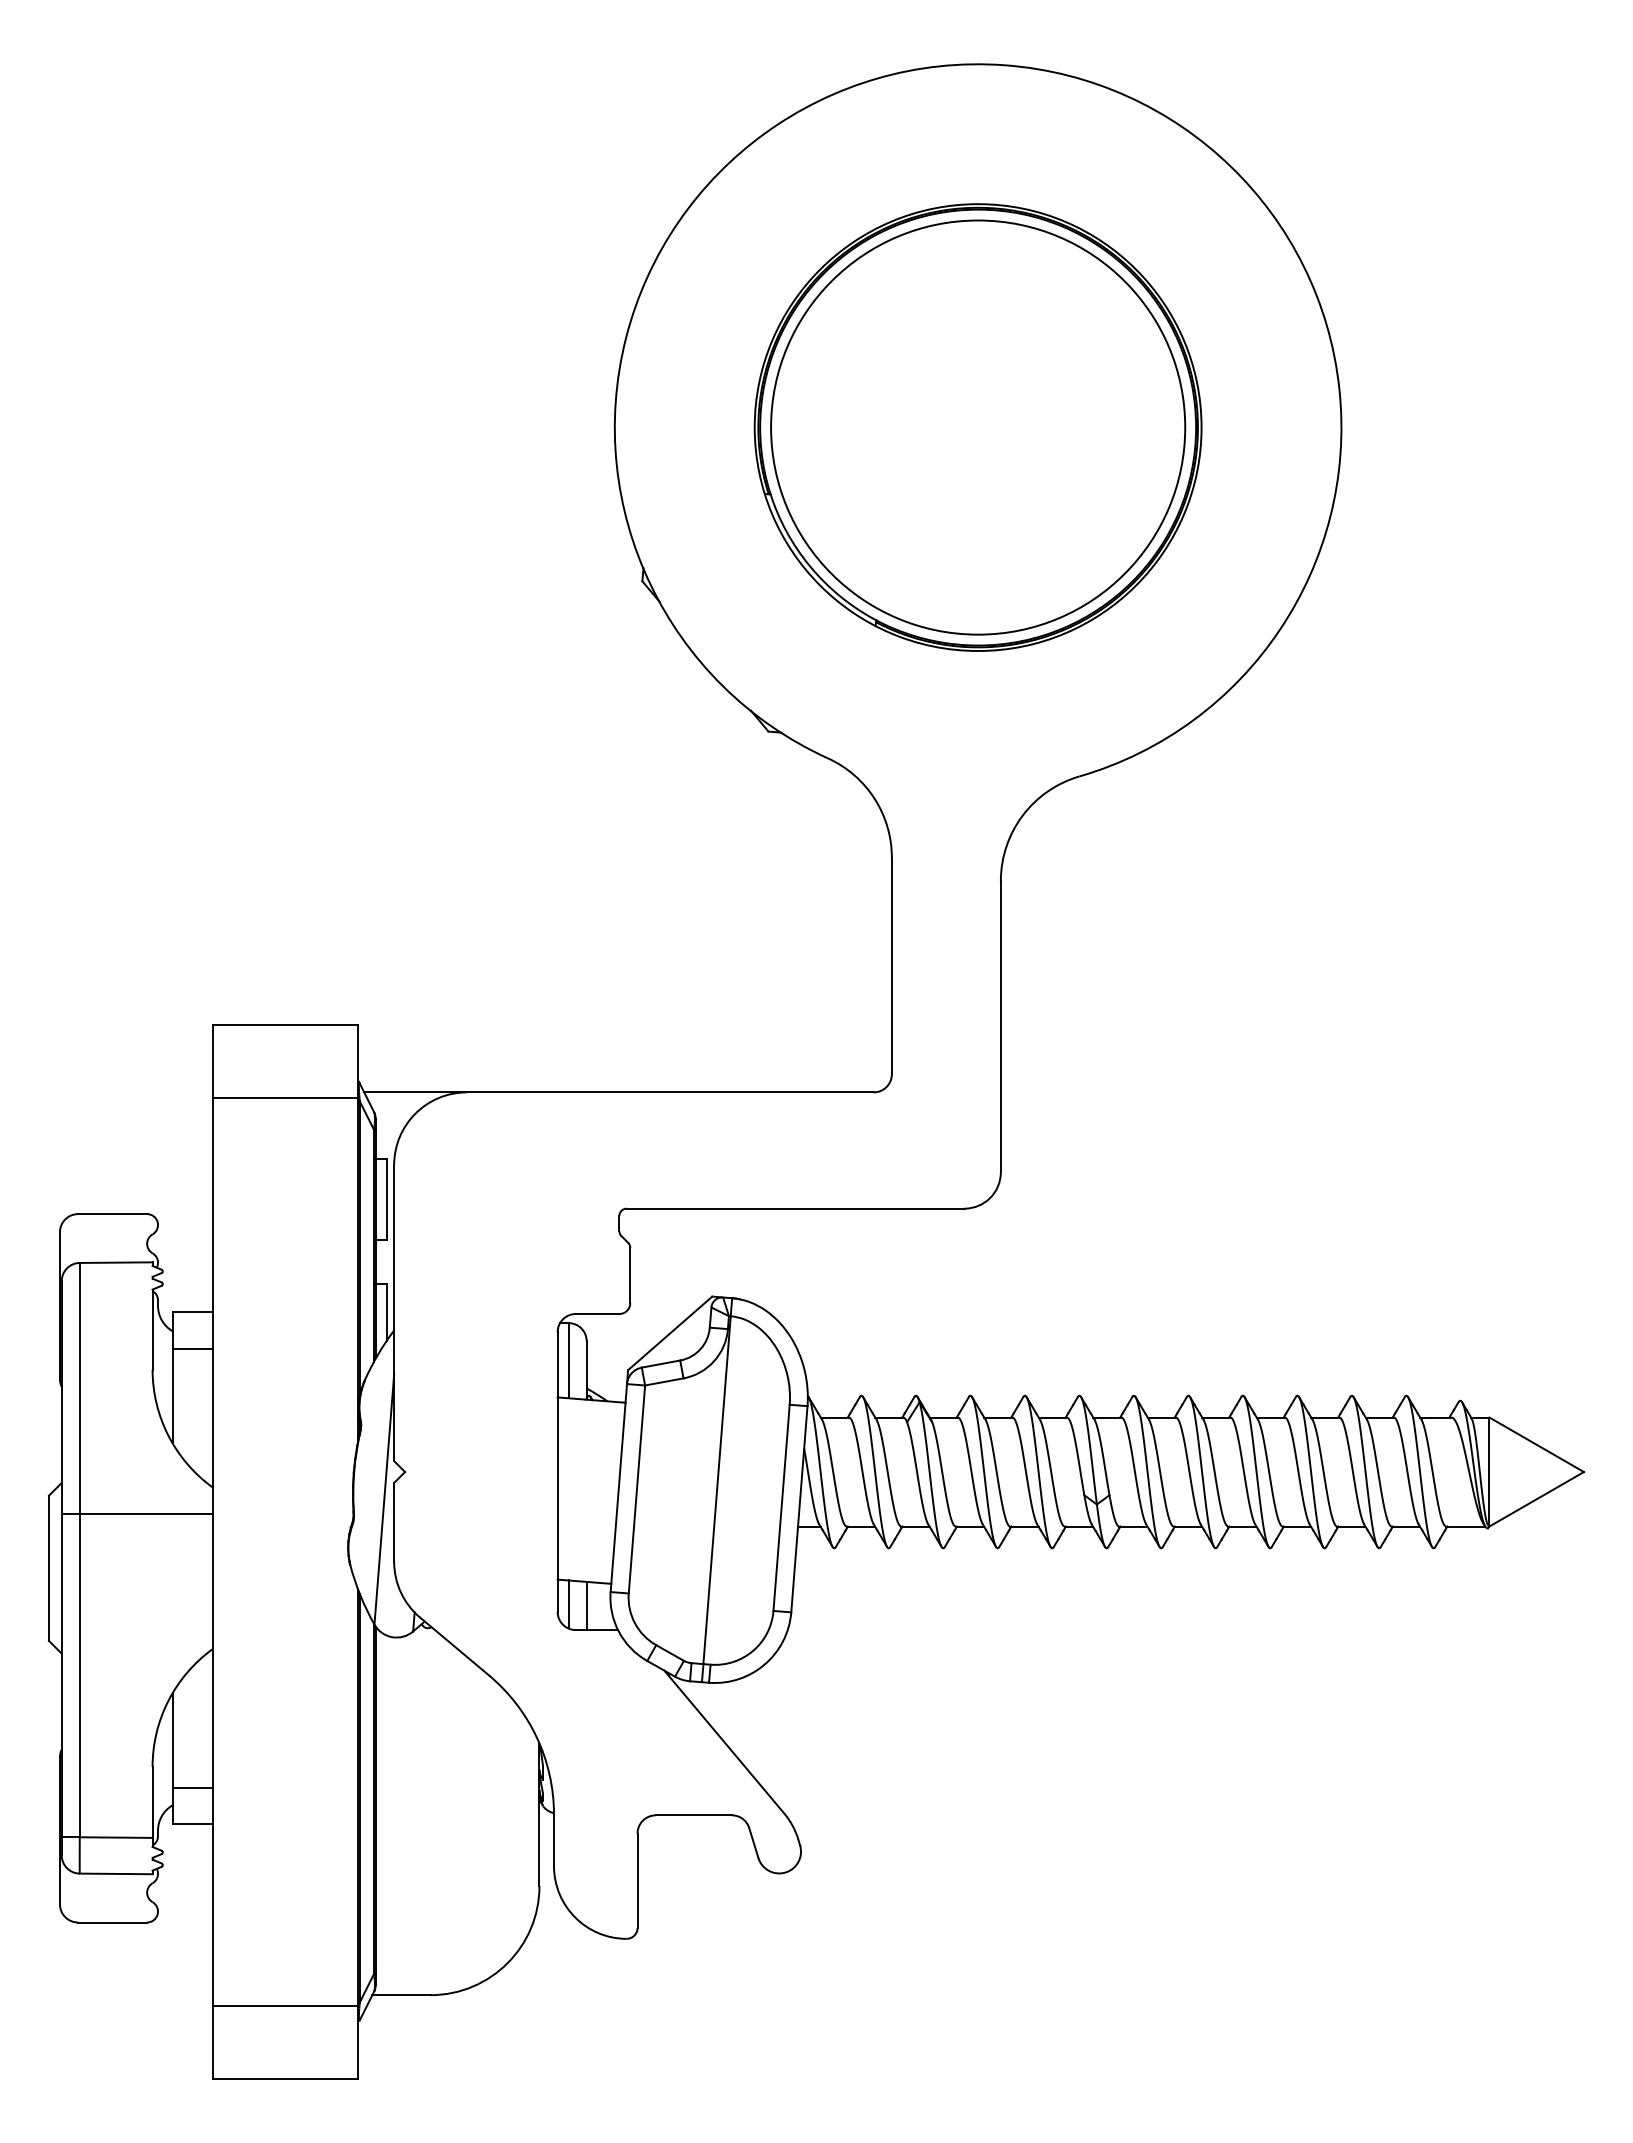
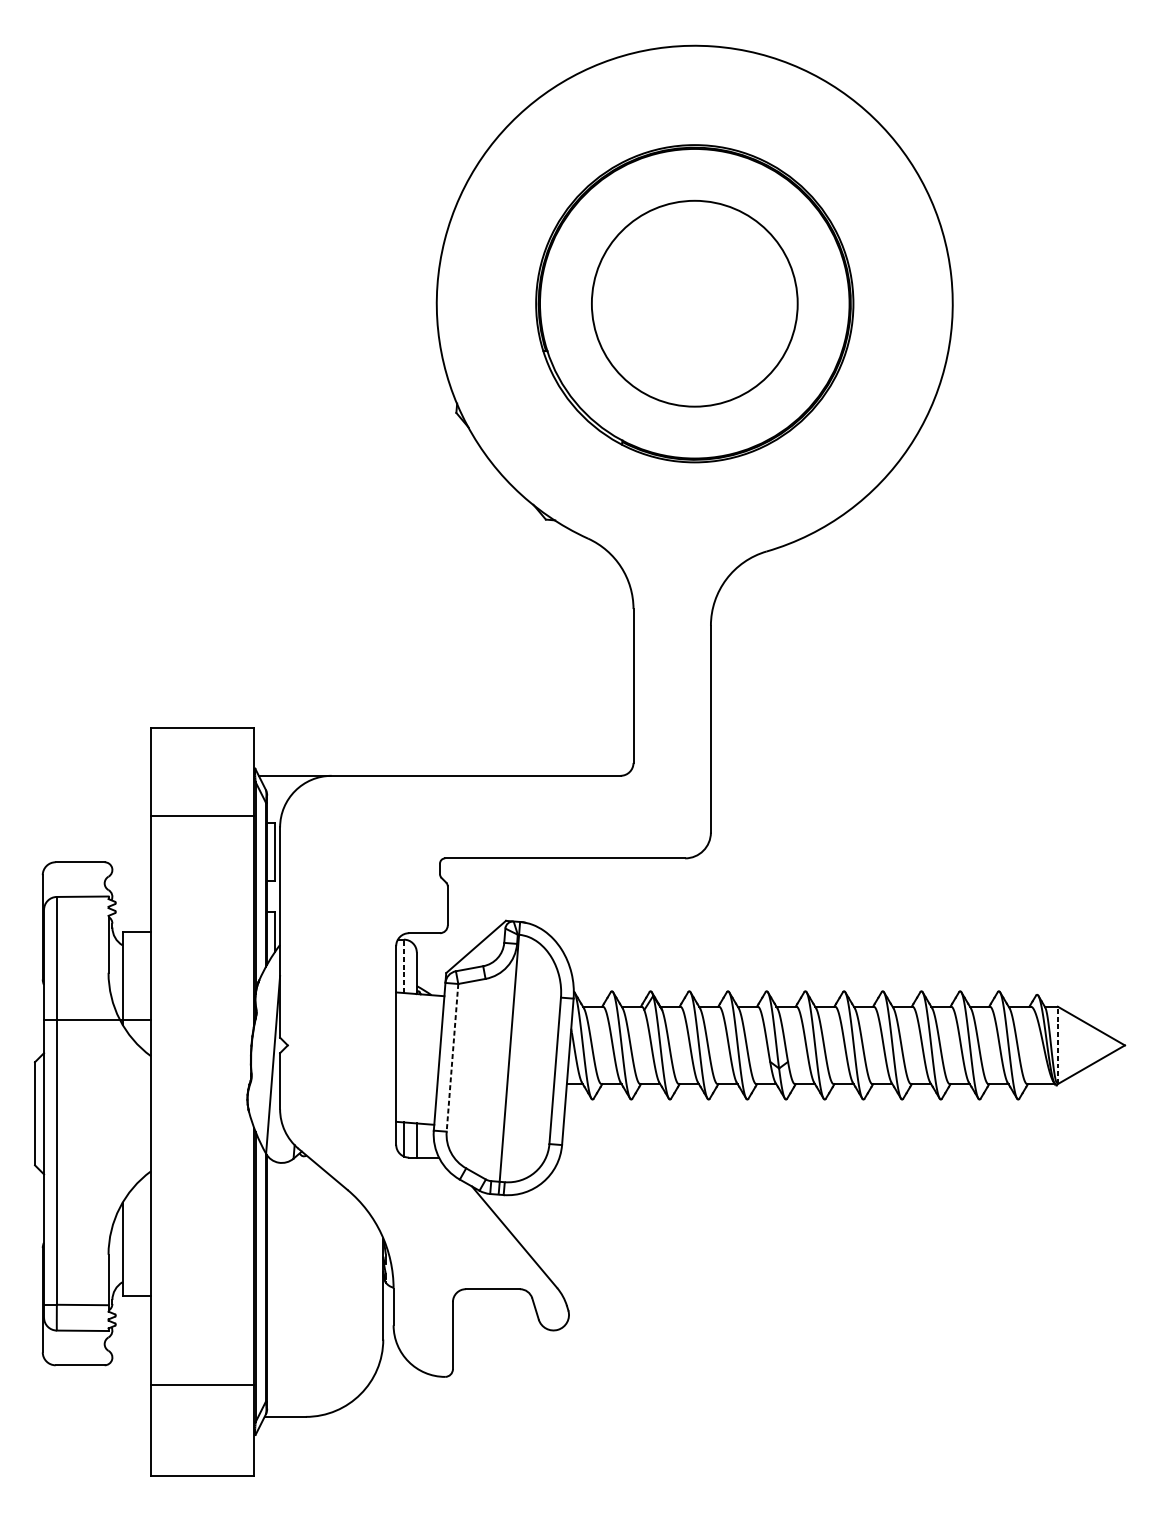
circle: (978, 427) -> (695, 303), size x0.7
line: (284, 1097) -> (202, 815), moved
line: (192, 1348) -> (136, 957), removed
line: (568, 1360) -> (403, 966), solid -> dashed
line: (1489, 1471) -> (1057, 1045), solid -> dashed
line: (636, 1489) -> (452, 1057), solid -> dashed
line: (136, 1513) -> (97, 1020), moved
line: (192, 1788) -> (136, 1270), removed
line: (284, 2006) -> (202, 1385), moved

